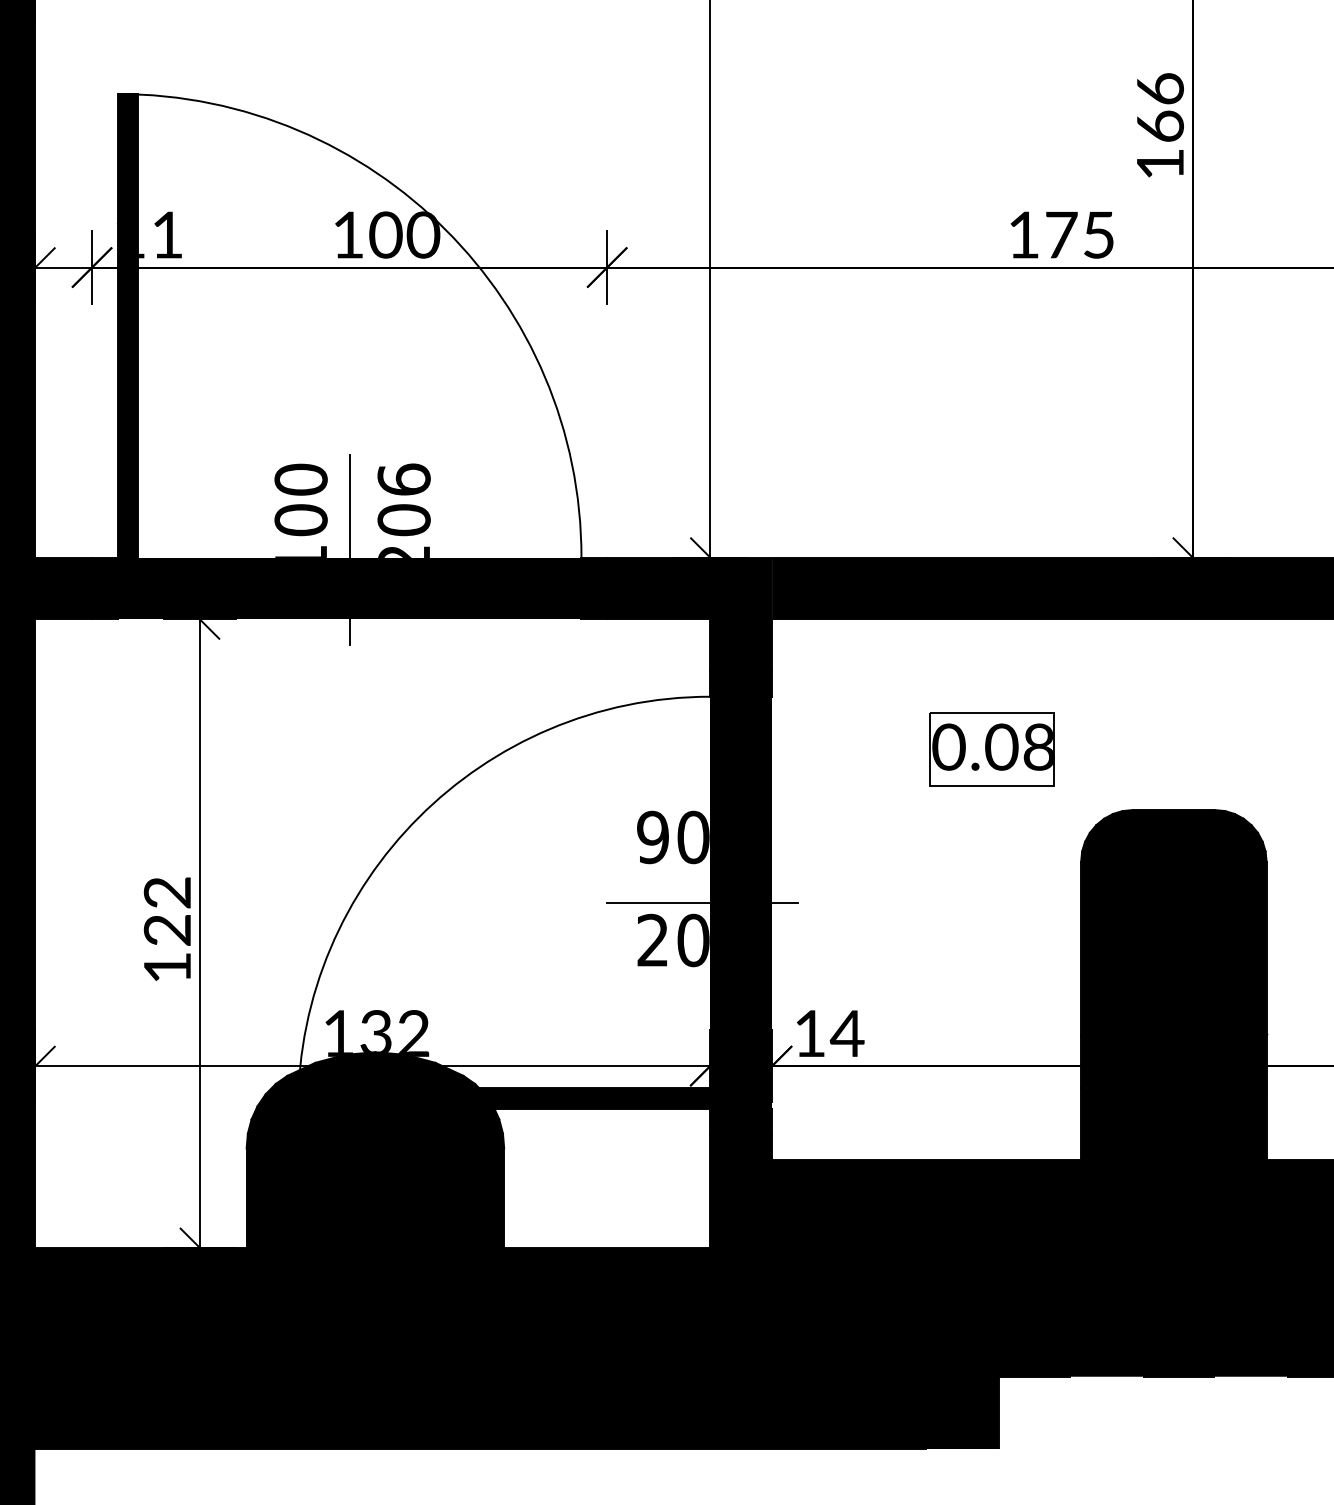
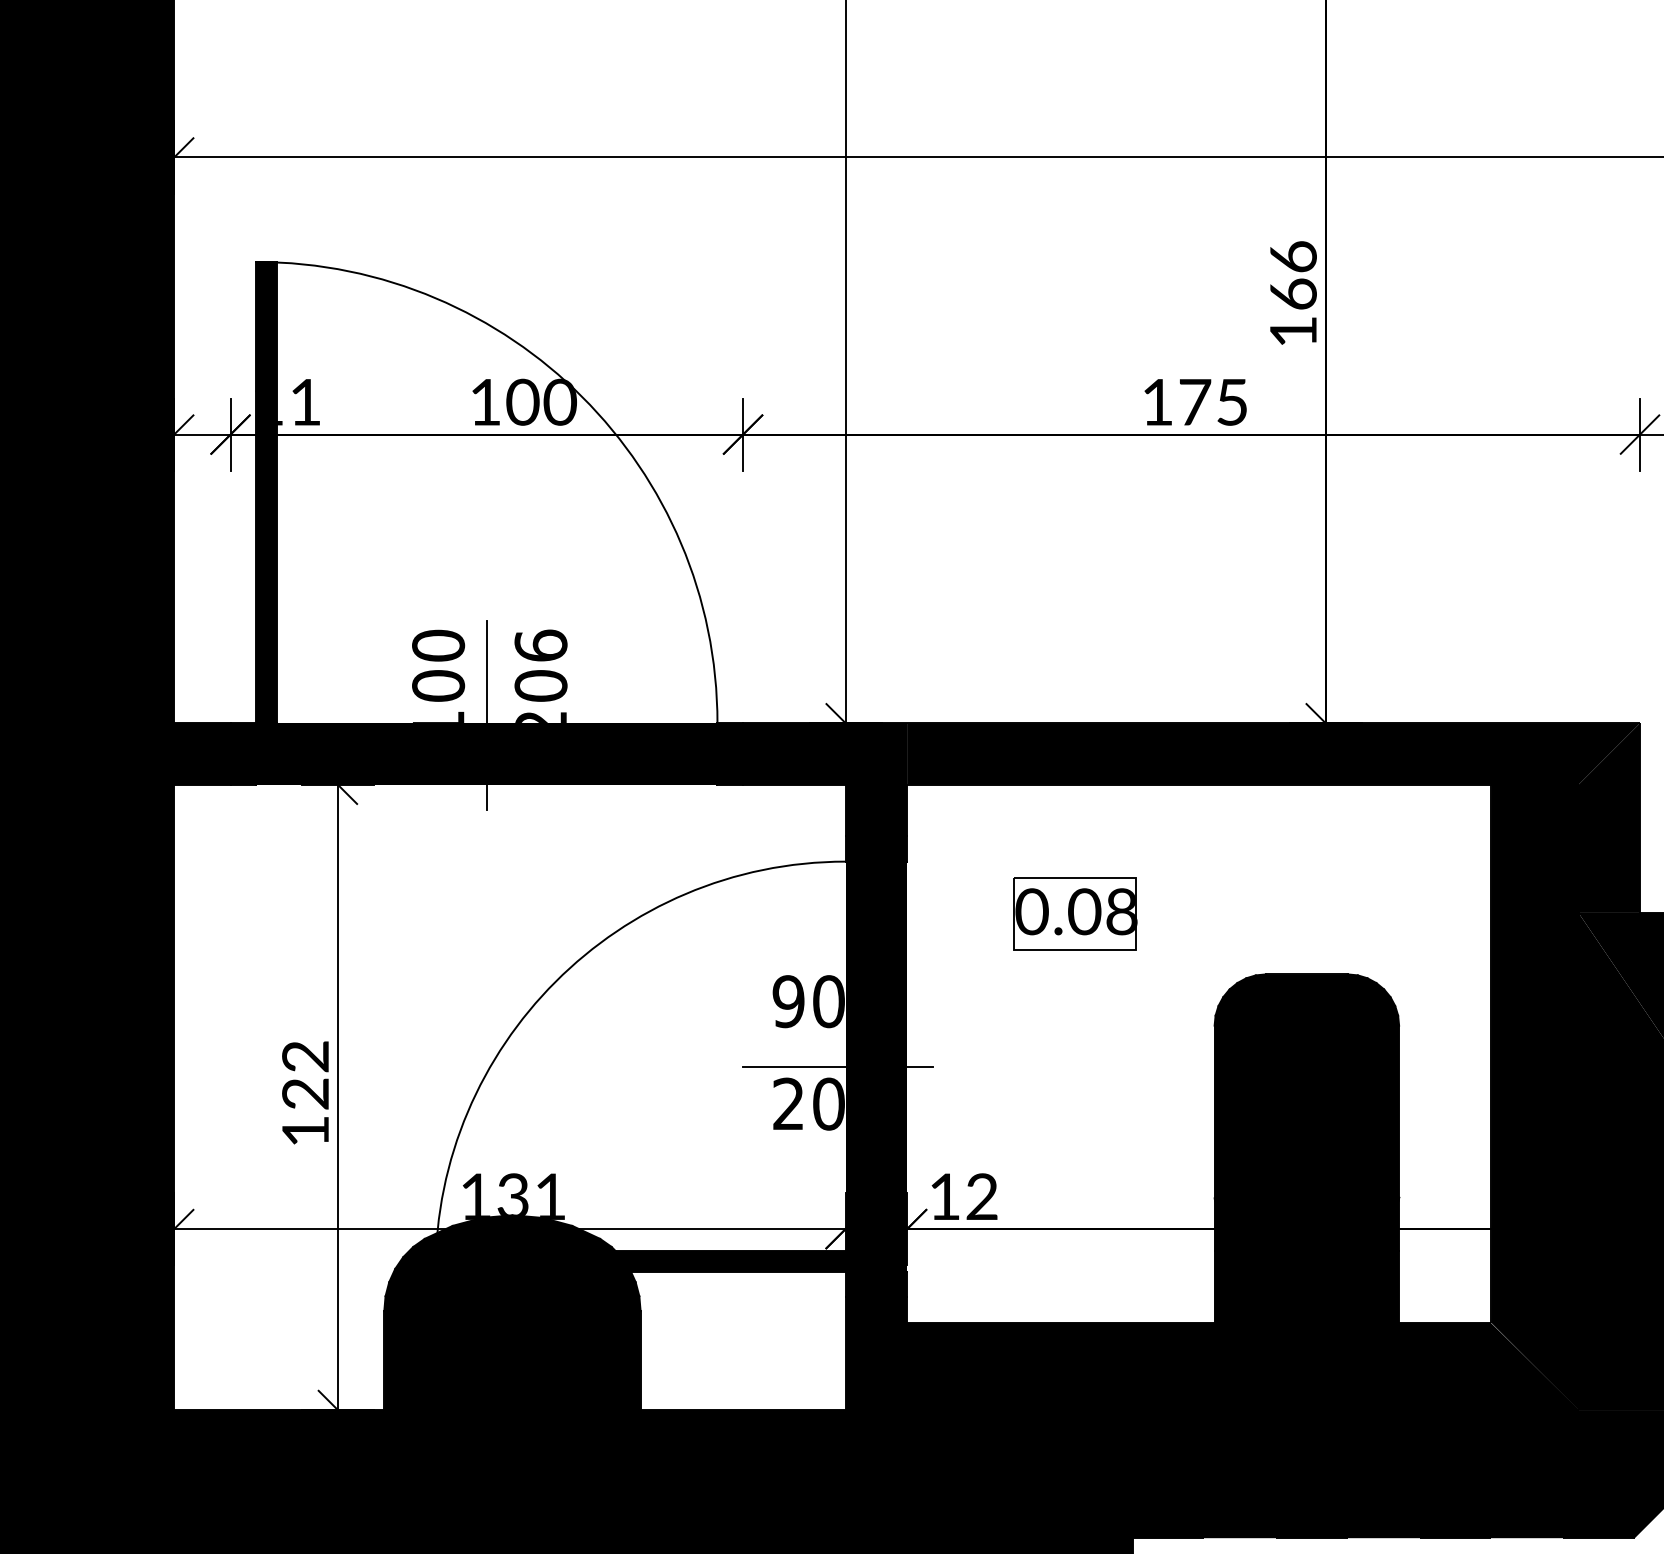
part: (992, 748) -> (1075, 913), moved
text: (413, 1033) -> (550, 1196), 132 -> 131
text: (846, 1033) -> (981, 1196), 14 -> 12

